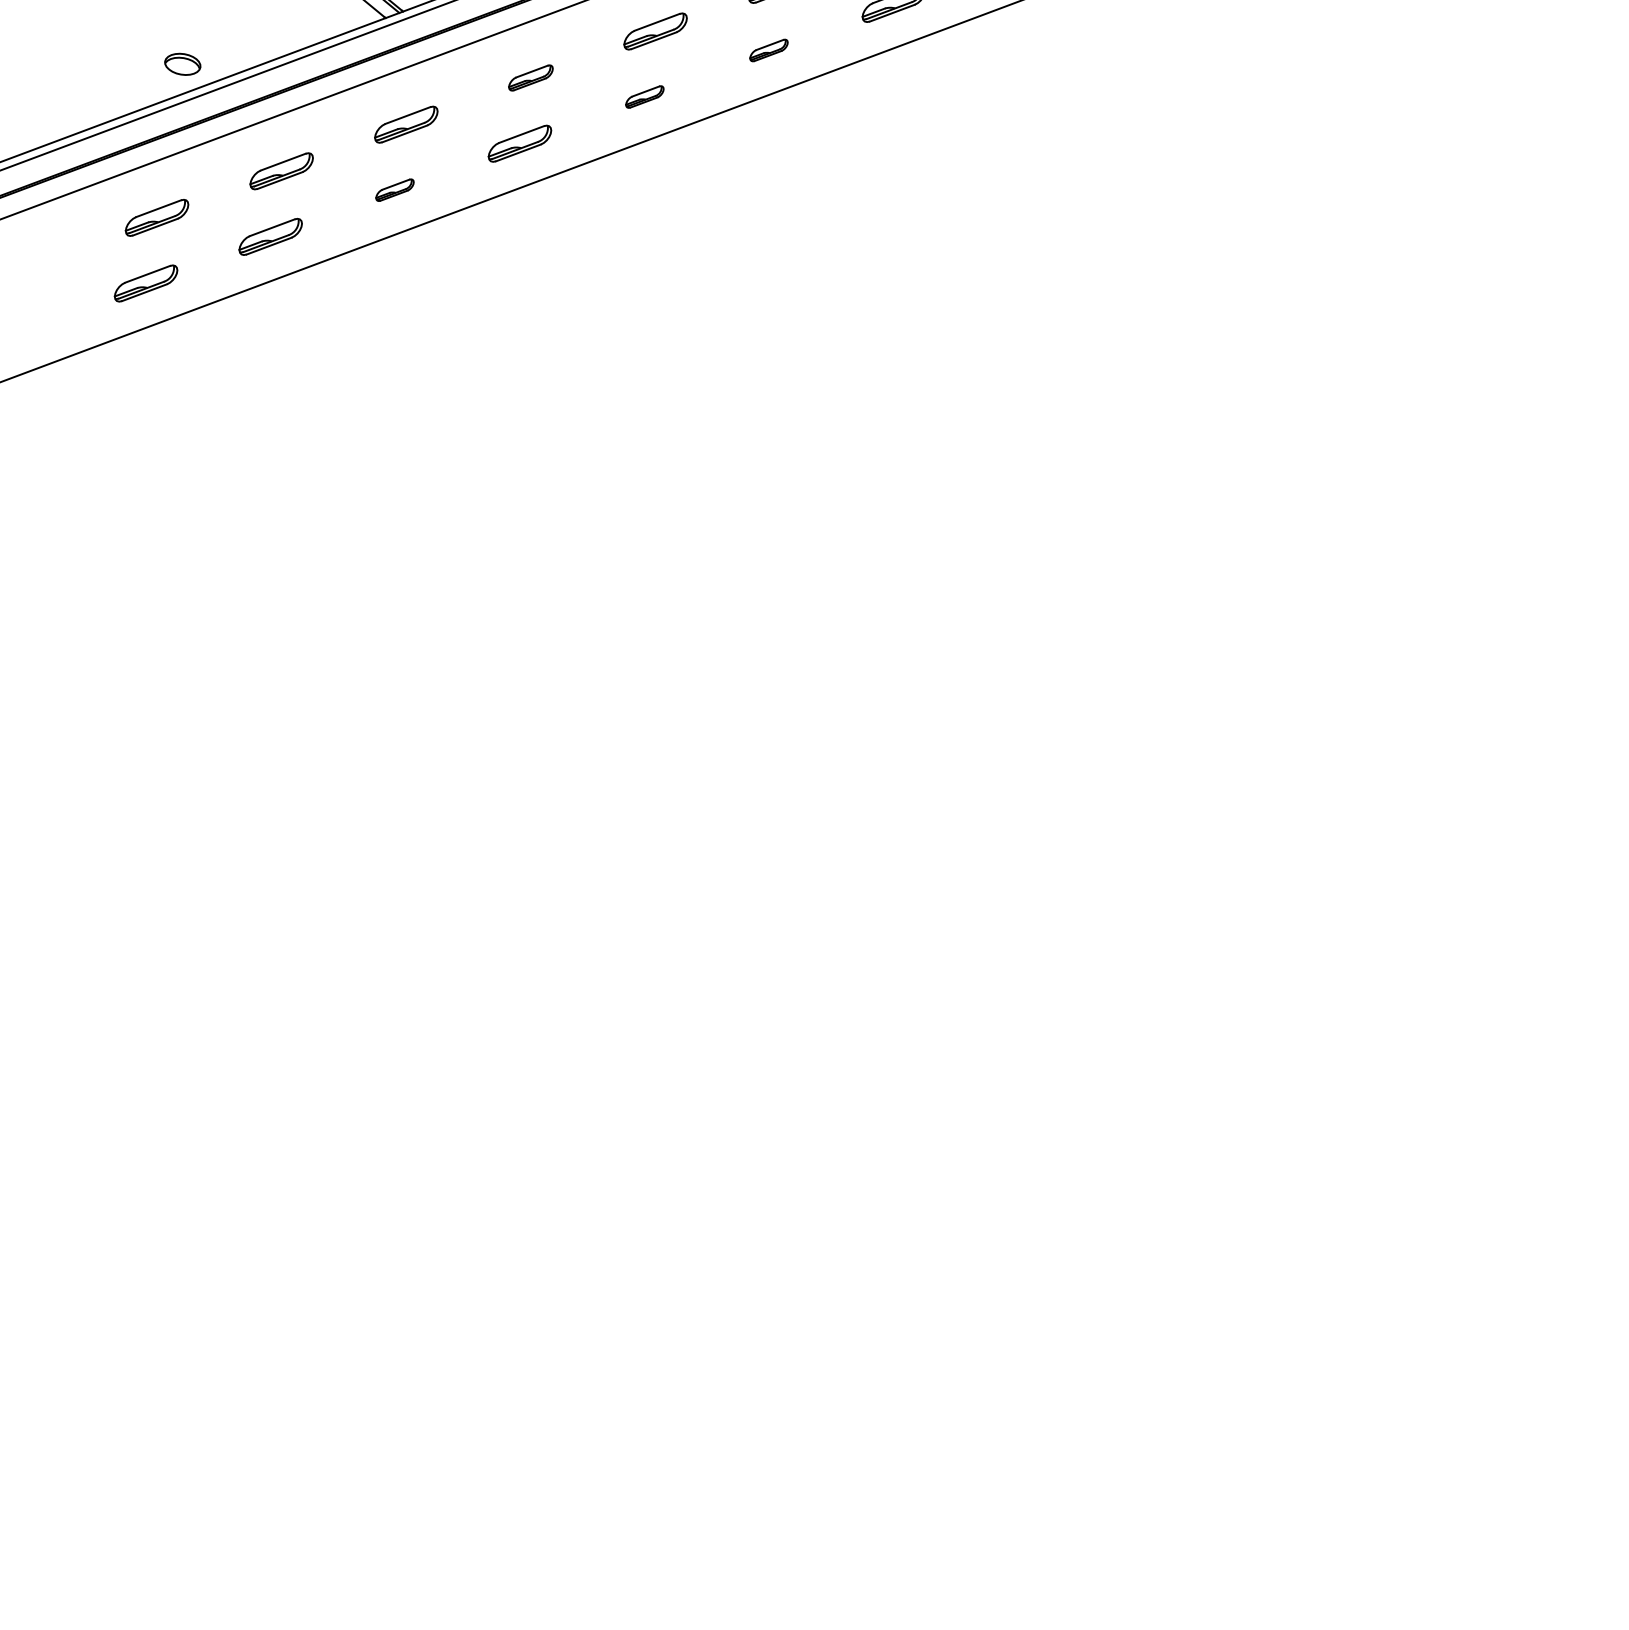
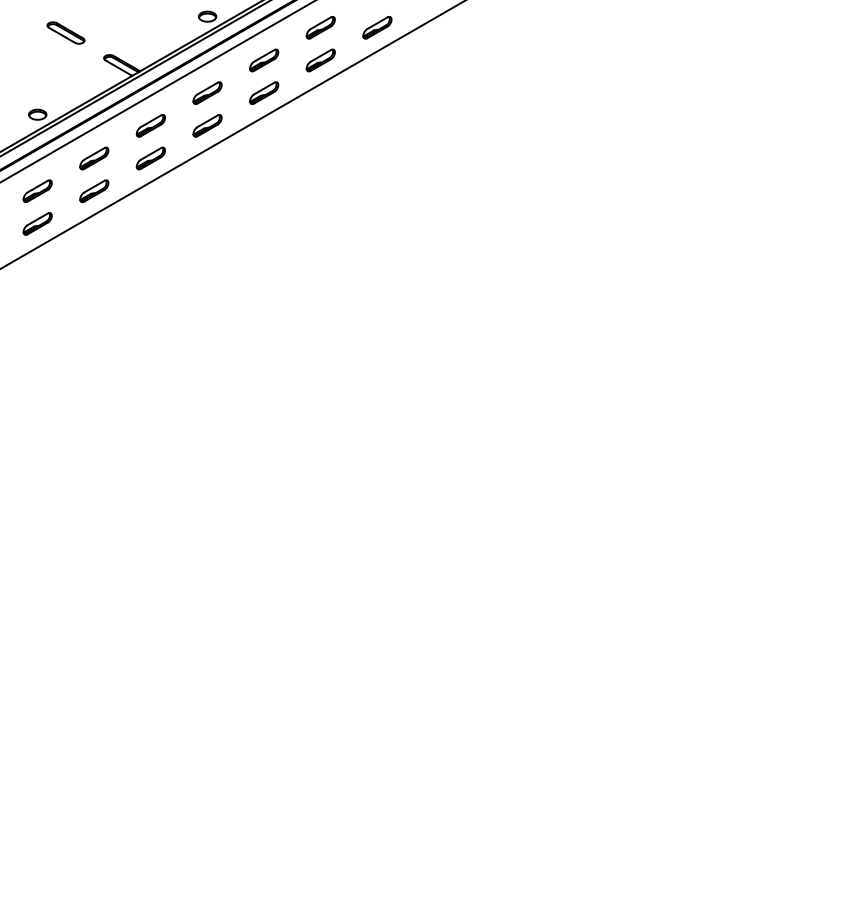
part: (768, 50) -> (320, 60), size x1.67
part: (531, 76) -> (207, 92), size x1.43
part: (645, 95) -> (264, 92), size x1.67
part: (394, 190) -> (150, 158), size x1.67

